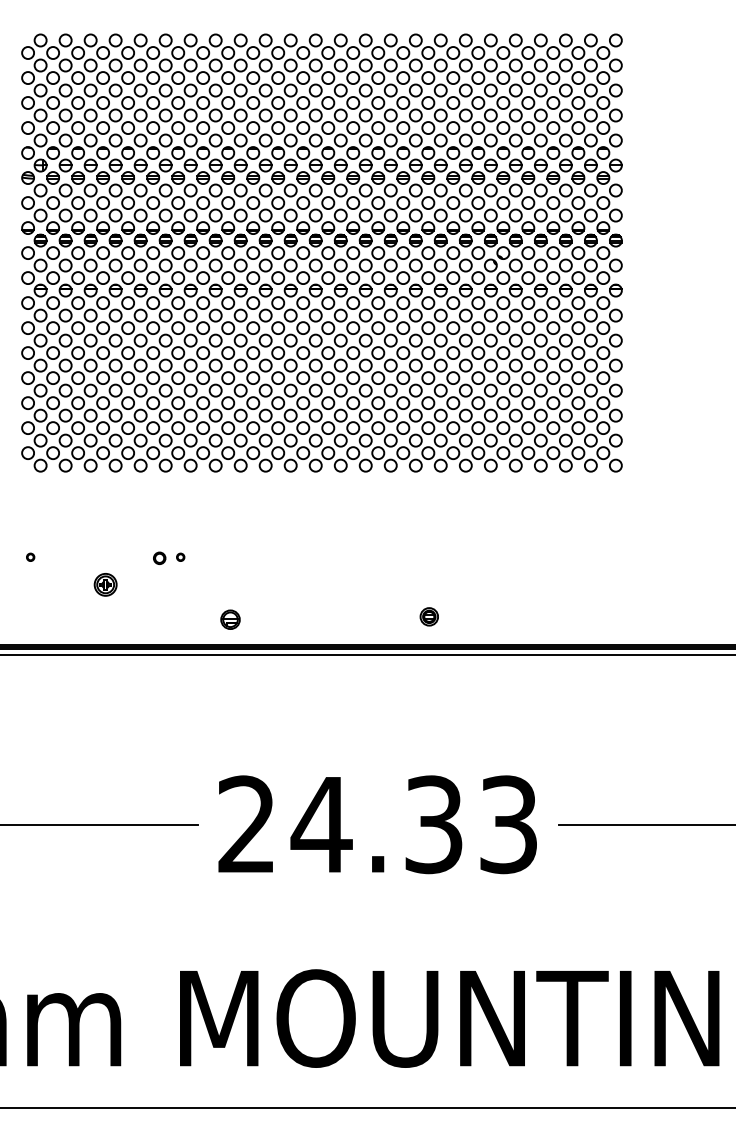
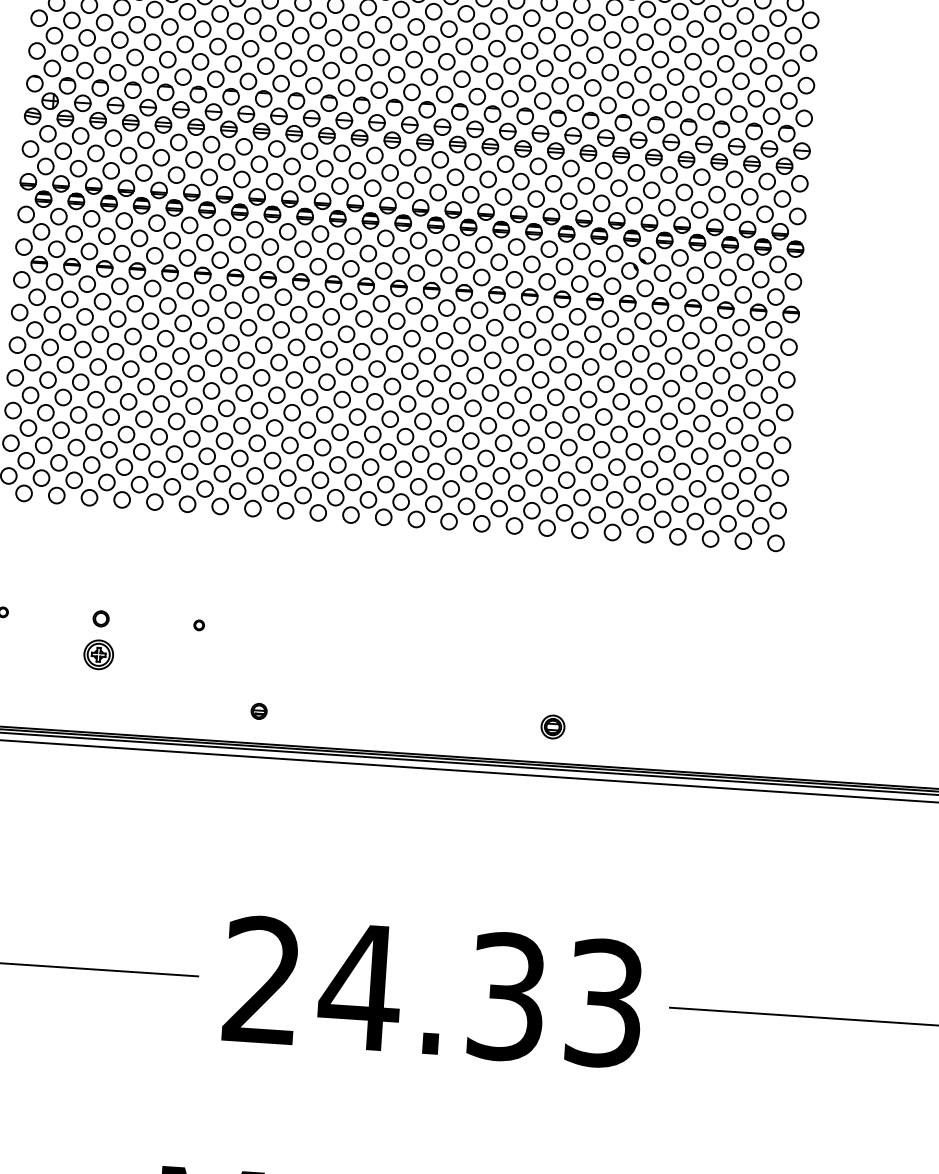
part: (159, 557) -> (100, 617), moved
part: (428, 616) -> (551, 726), moved
part: (230, 619) -> (258, 710), size x0.62

